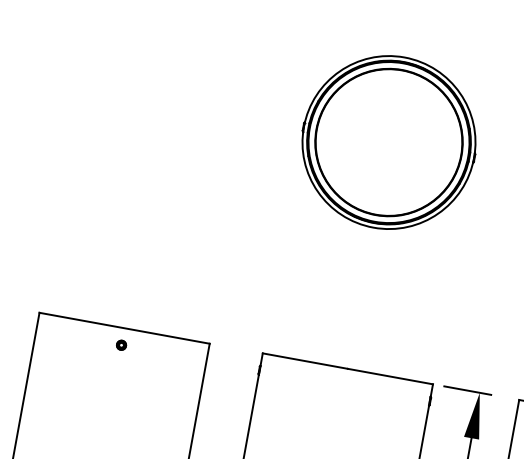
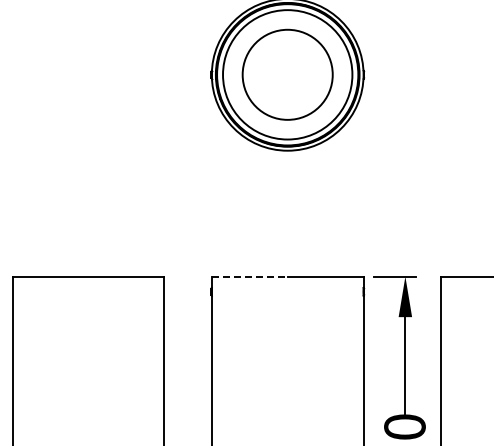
circle: (388, 142) -> (287, 74), size x0.7
part: (121, 344) -> (88, 291), removed
line: (305, 360) -> (249, 276), solid -> dashed

